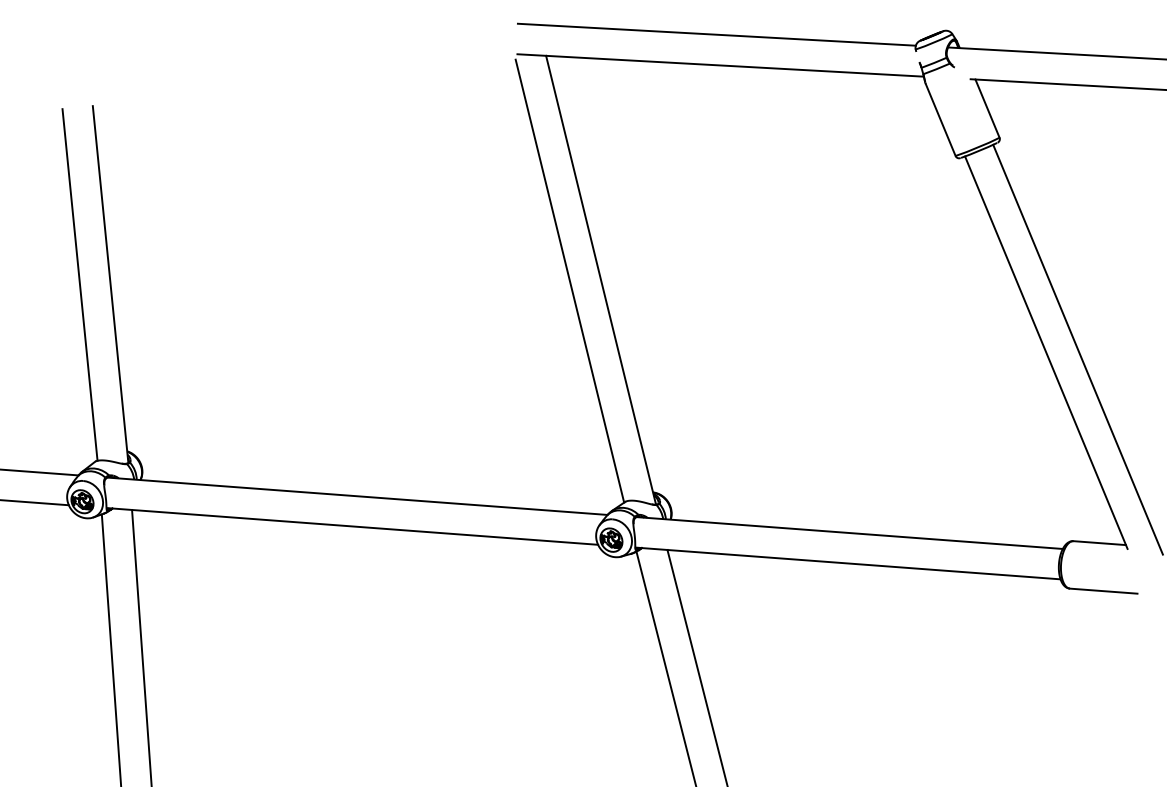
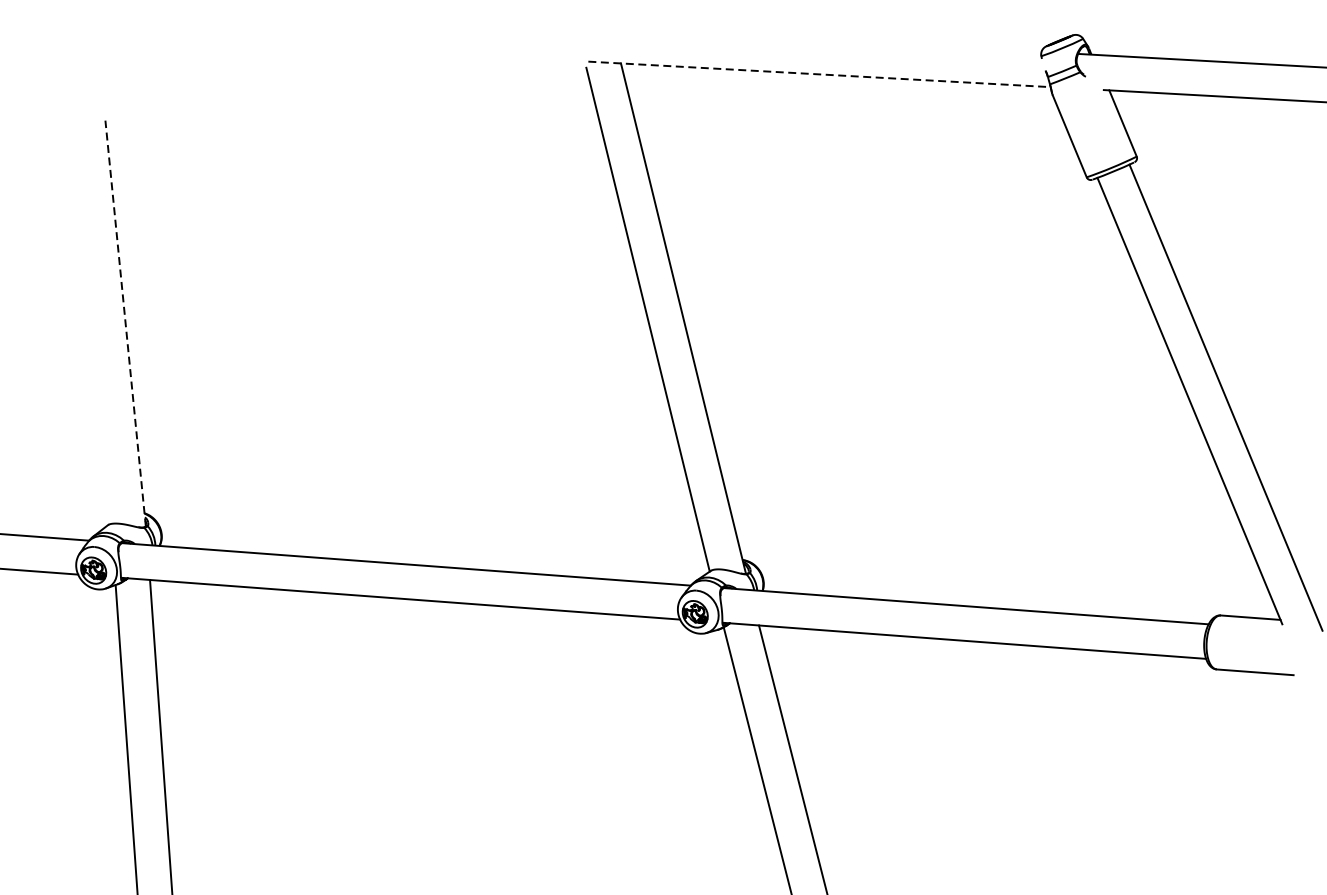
line: (716, 34) -> (814, 39), removed
line: (720, 65) -> (819, 74), solid -> dashed
line: (79, 284) -> (90, 323), removed
line: (110, 284) -> (125, 323), solid -> dashed

